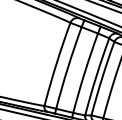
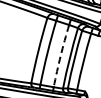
arc: (84, 72) -> (60, 55), solid -> dashed

